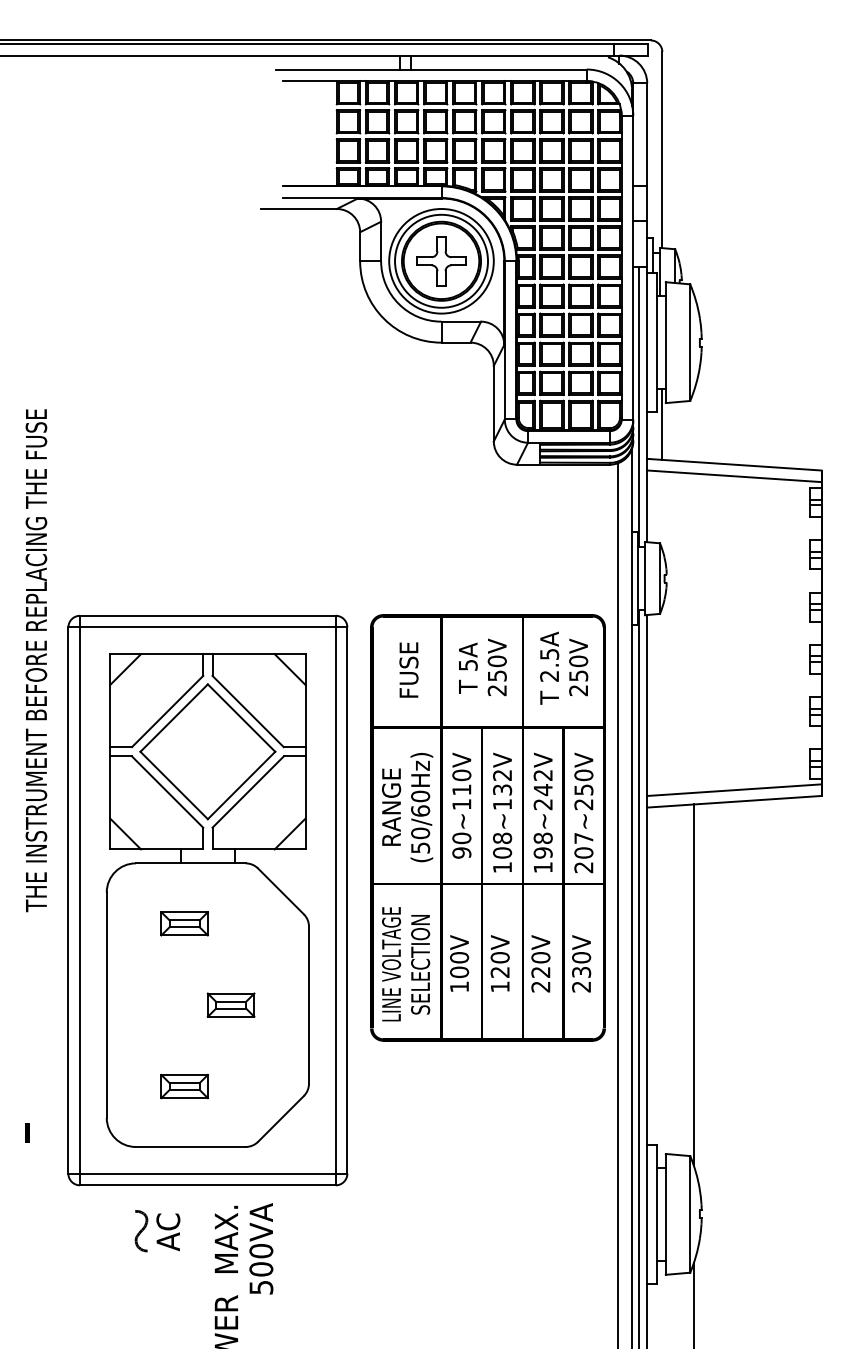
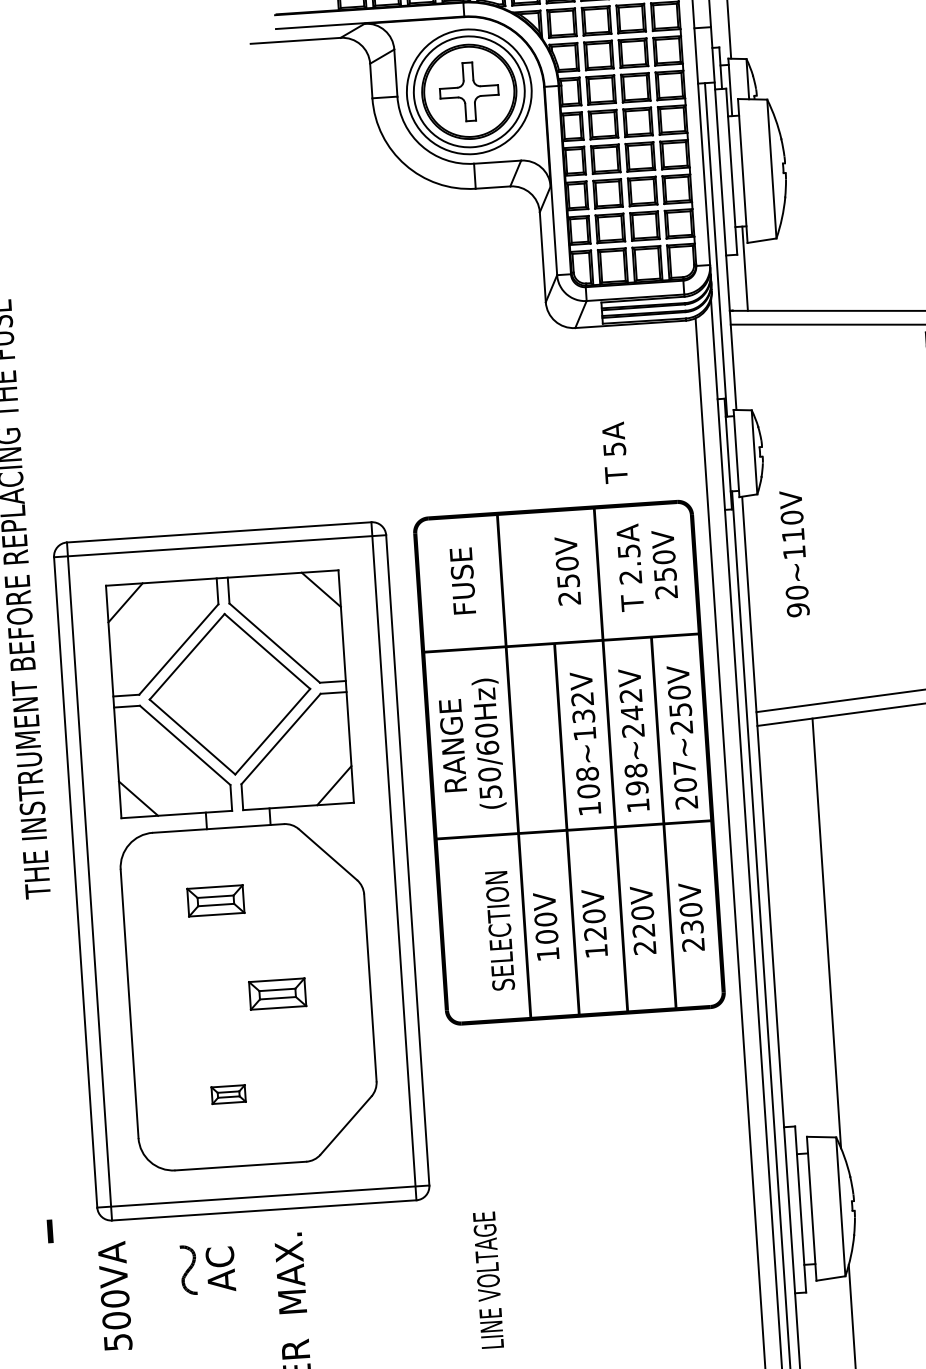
text: (468, 667) -> (615, 451), moved
text: (461, 805) -> (794, 553), moved
text: (391, 964) -> (488, 1280), moved
part: (184, 1086) -> (228, 1094), size x0.6
line: (27, 1132) -> (49, 1230), moved
text: (261, 1248) -> (115, 1295), moved

